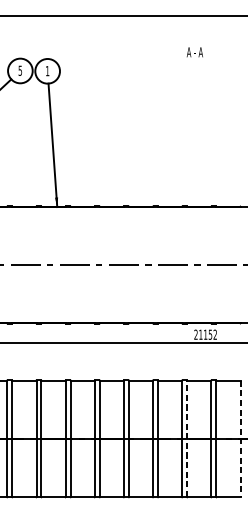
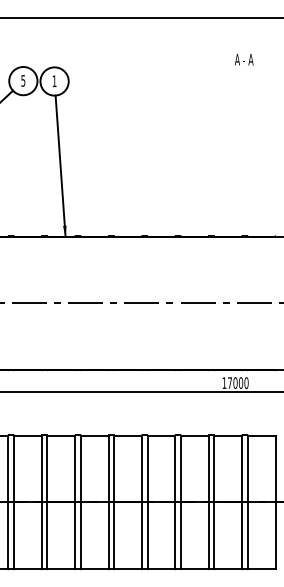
text: (195, 52) -> (244, 59), moved
text: (205, 334) -> (235, 382), 21152 -> 17000
line: (187, 439) -> (214, 502), dashed -> solid
line: (240, 439) -> (275, 502), dashed -> solid

